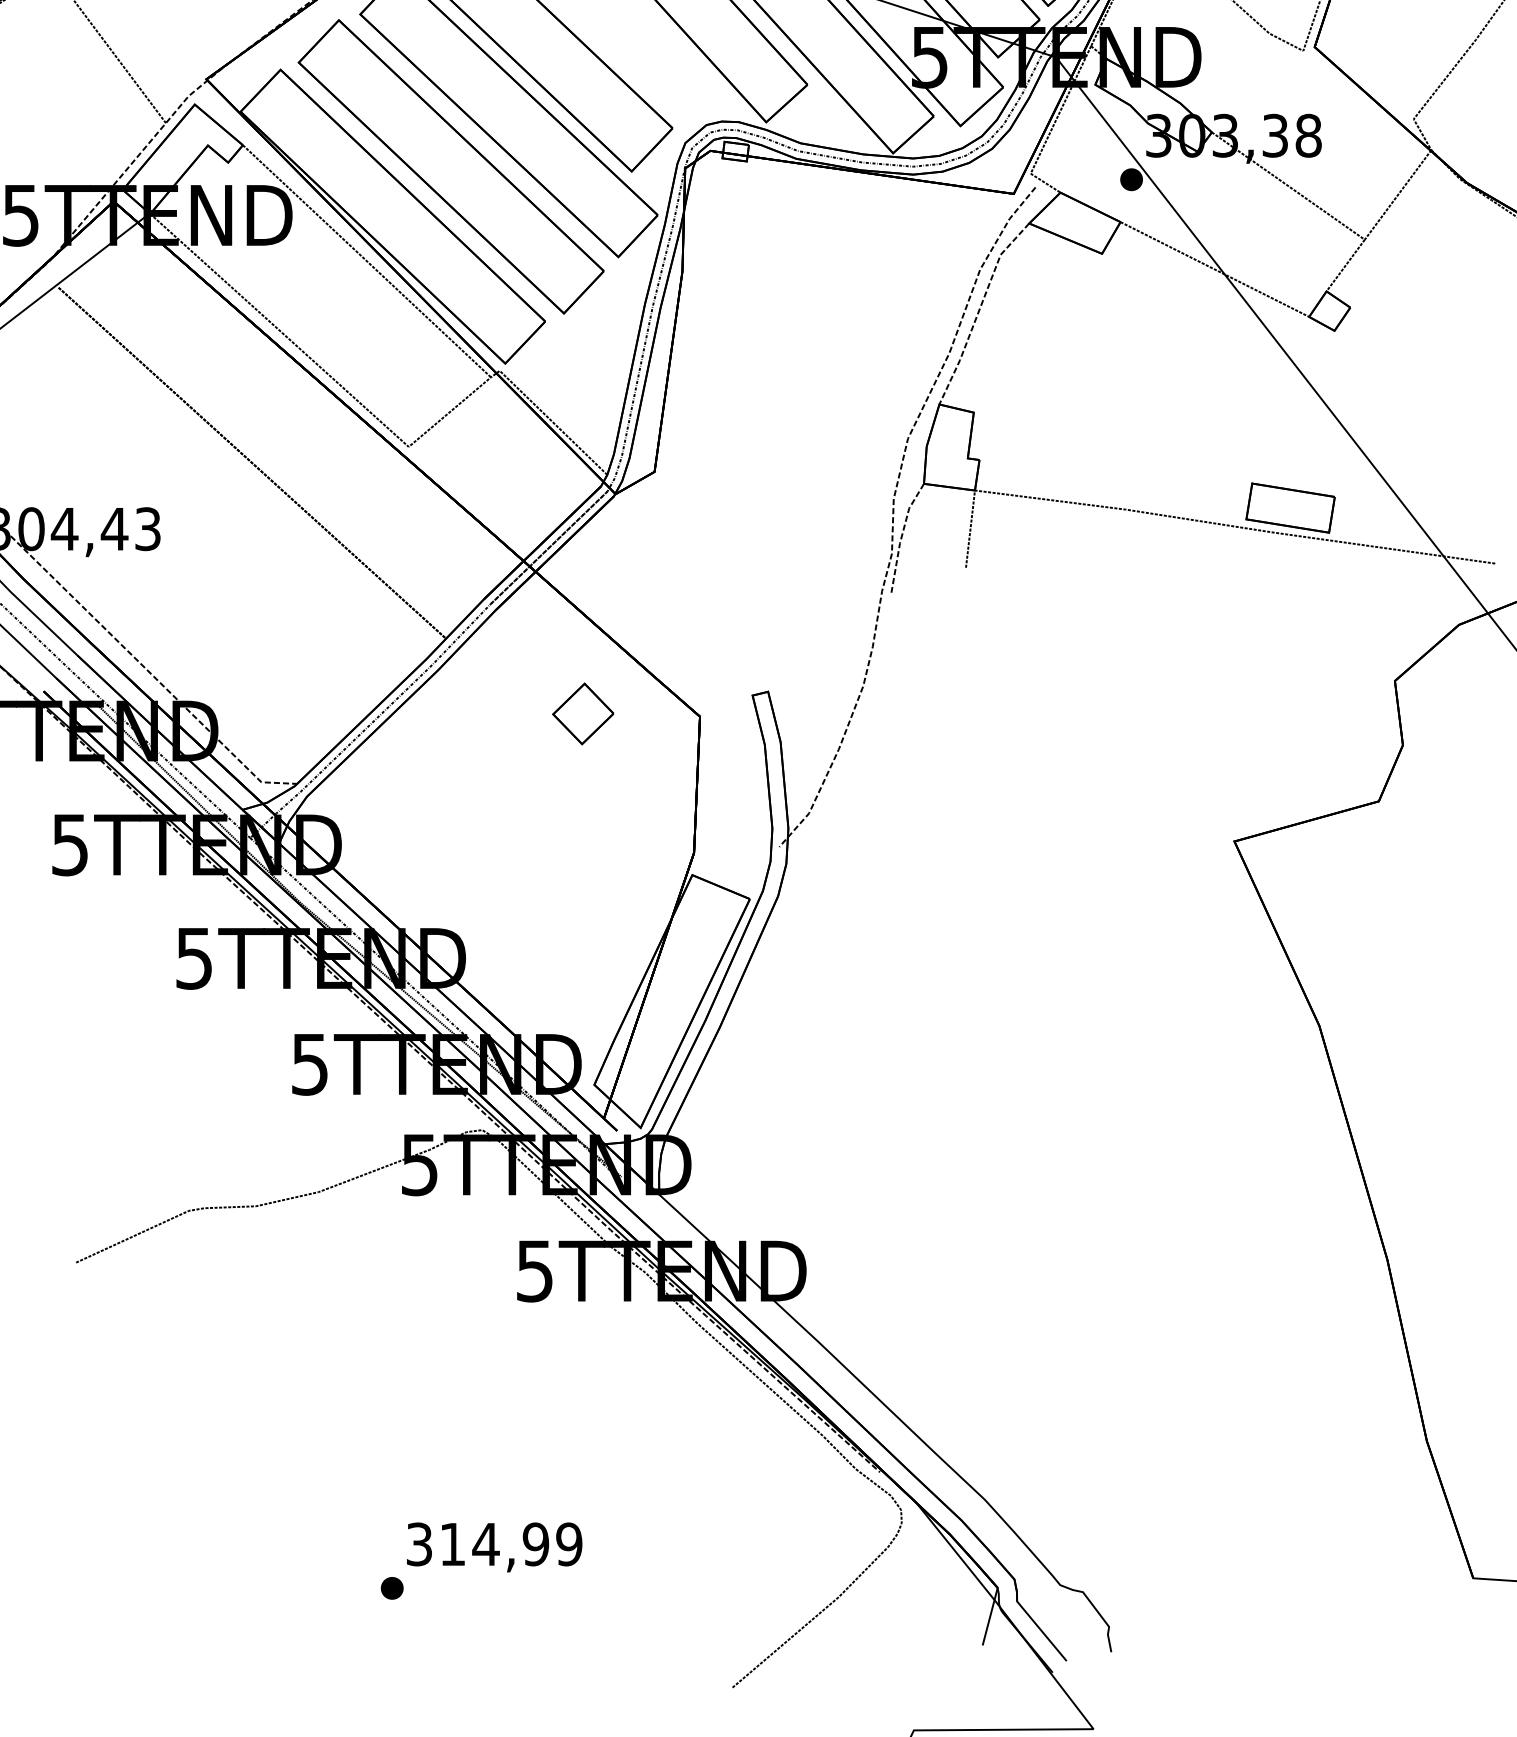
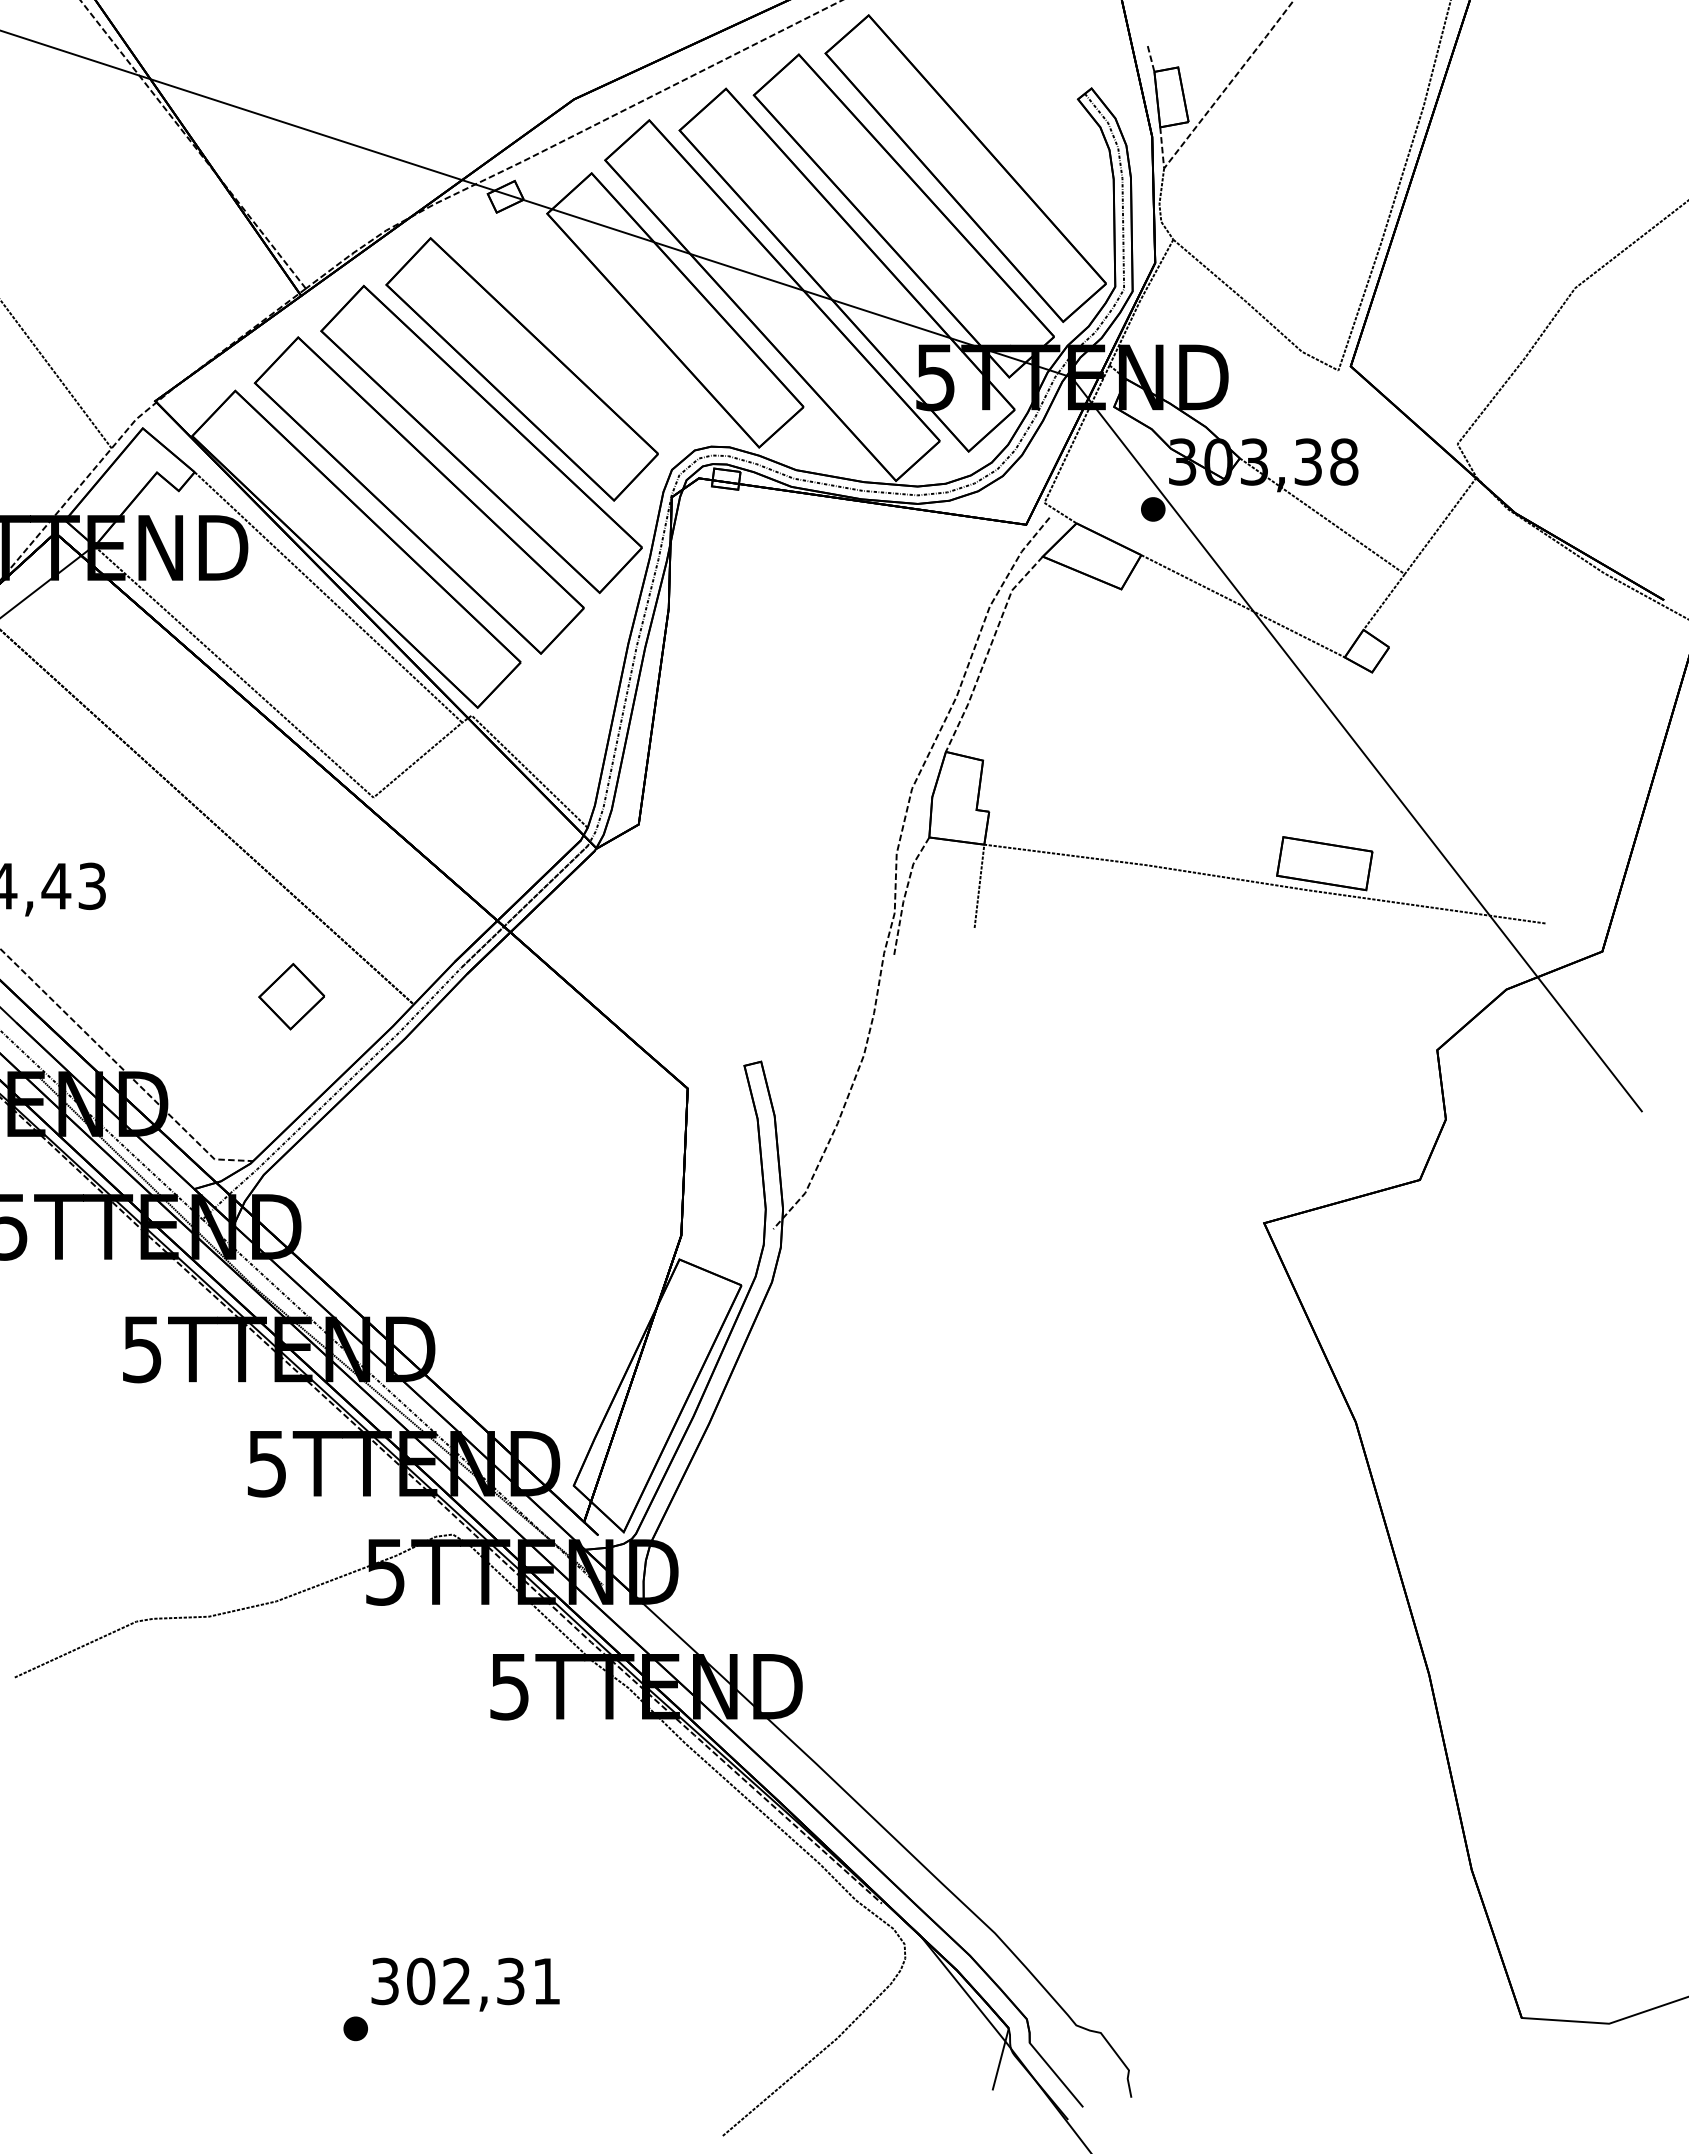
part: (582, 713) -> (291, 996), moved
text: (510, 1544) -> (483, 1981), 314,99 -> 302,31

